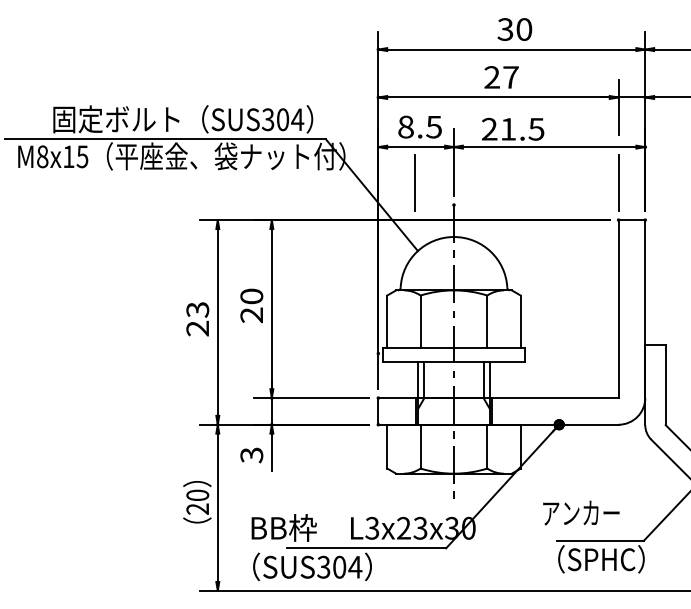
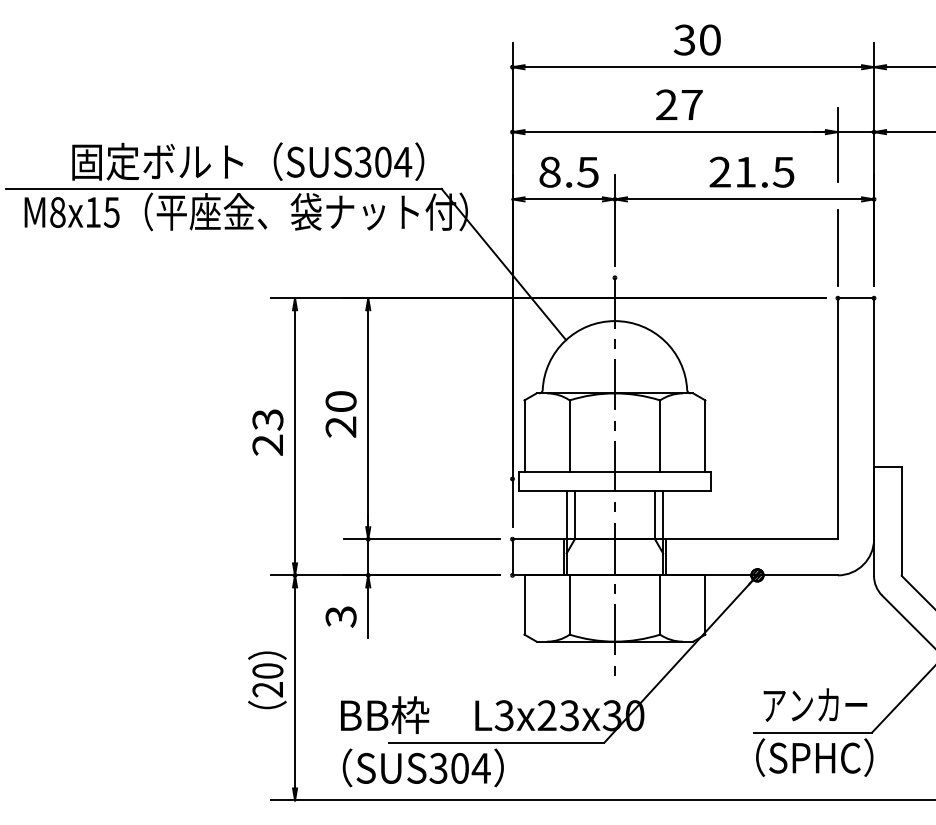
text: (512, 128) -> (751, 171), moved
line: (414, 182) -> (561, 247), removed
text: (581, 512) -> (815, 704), moved

